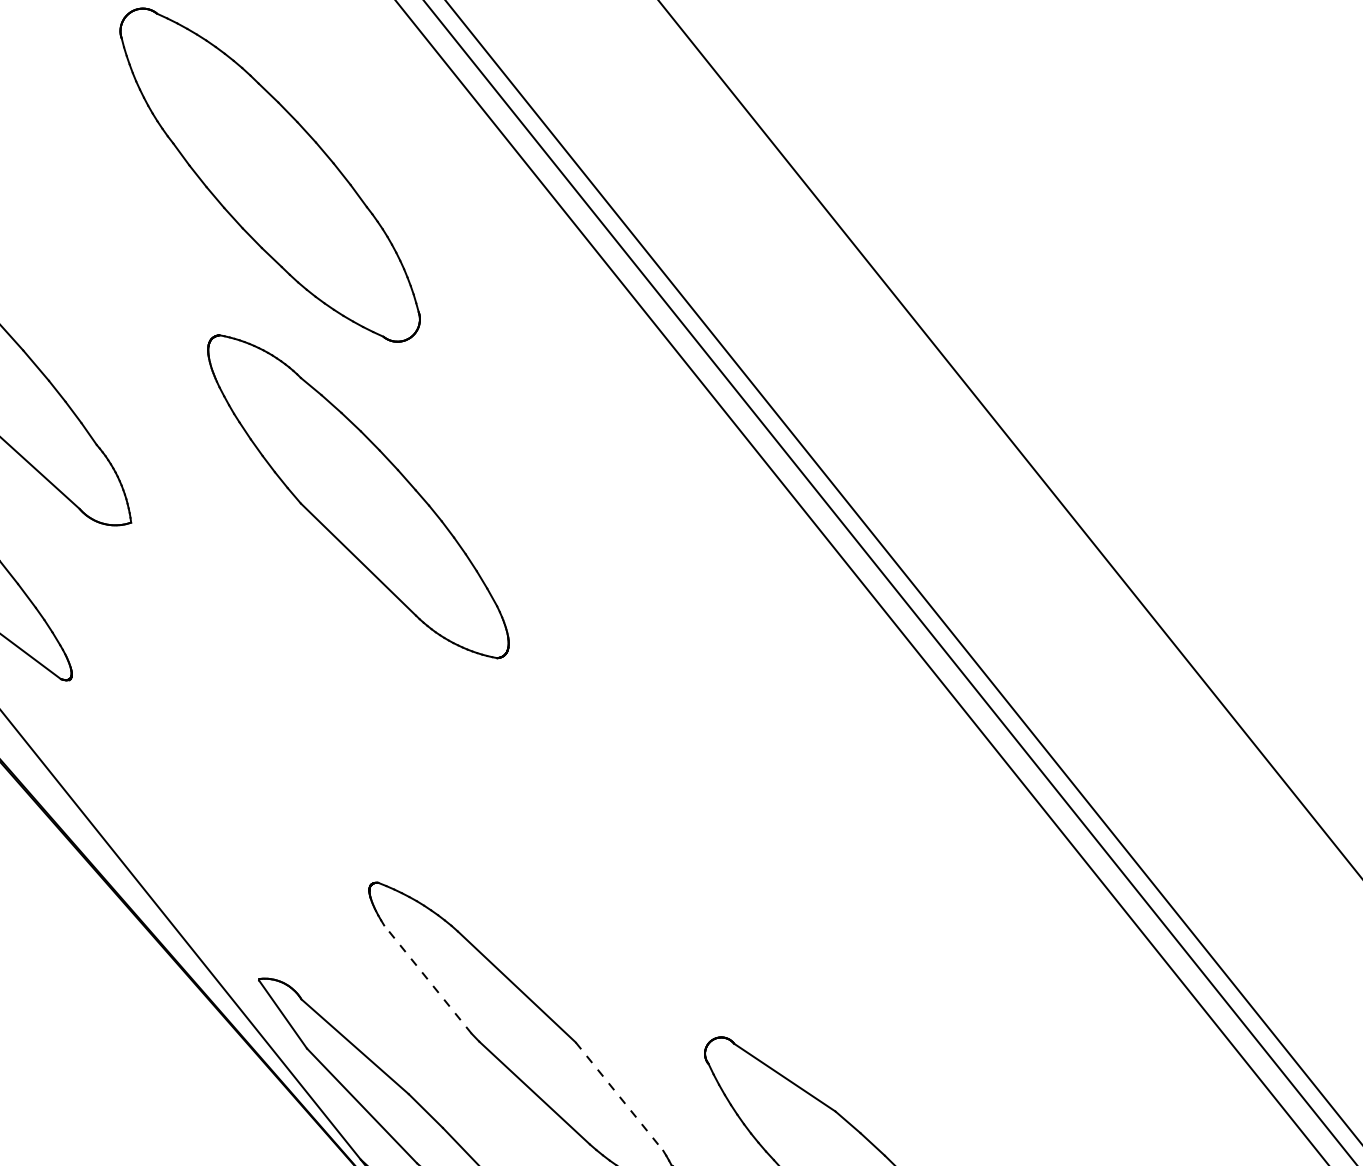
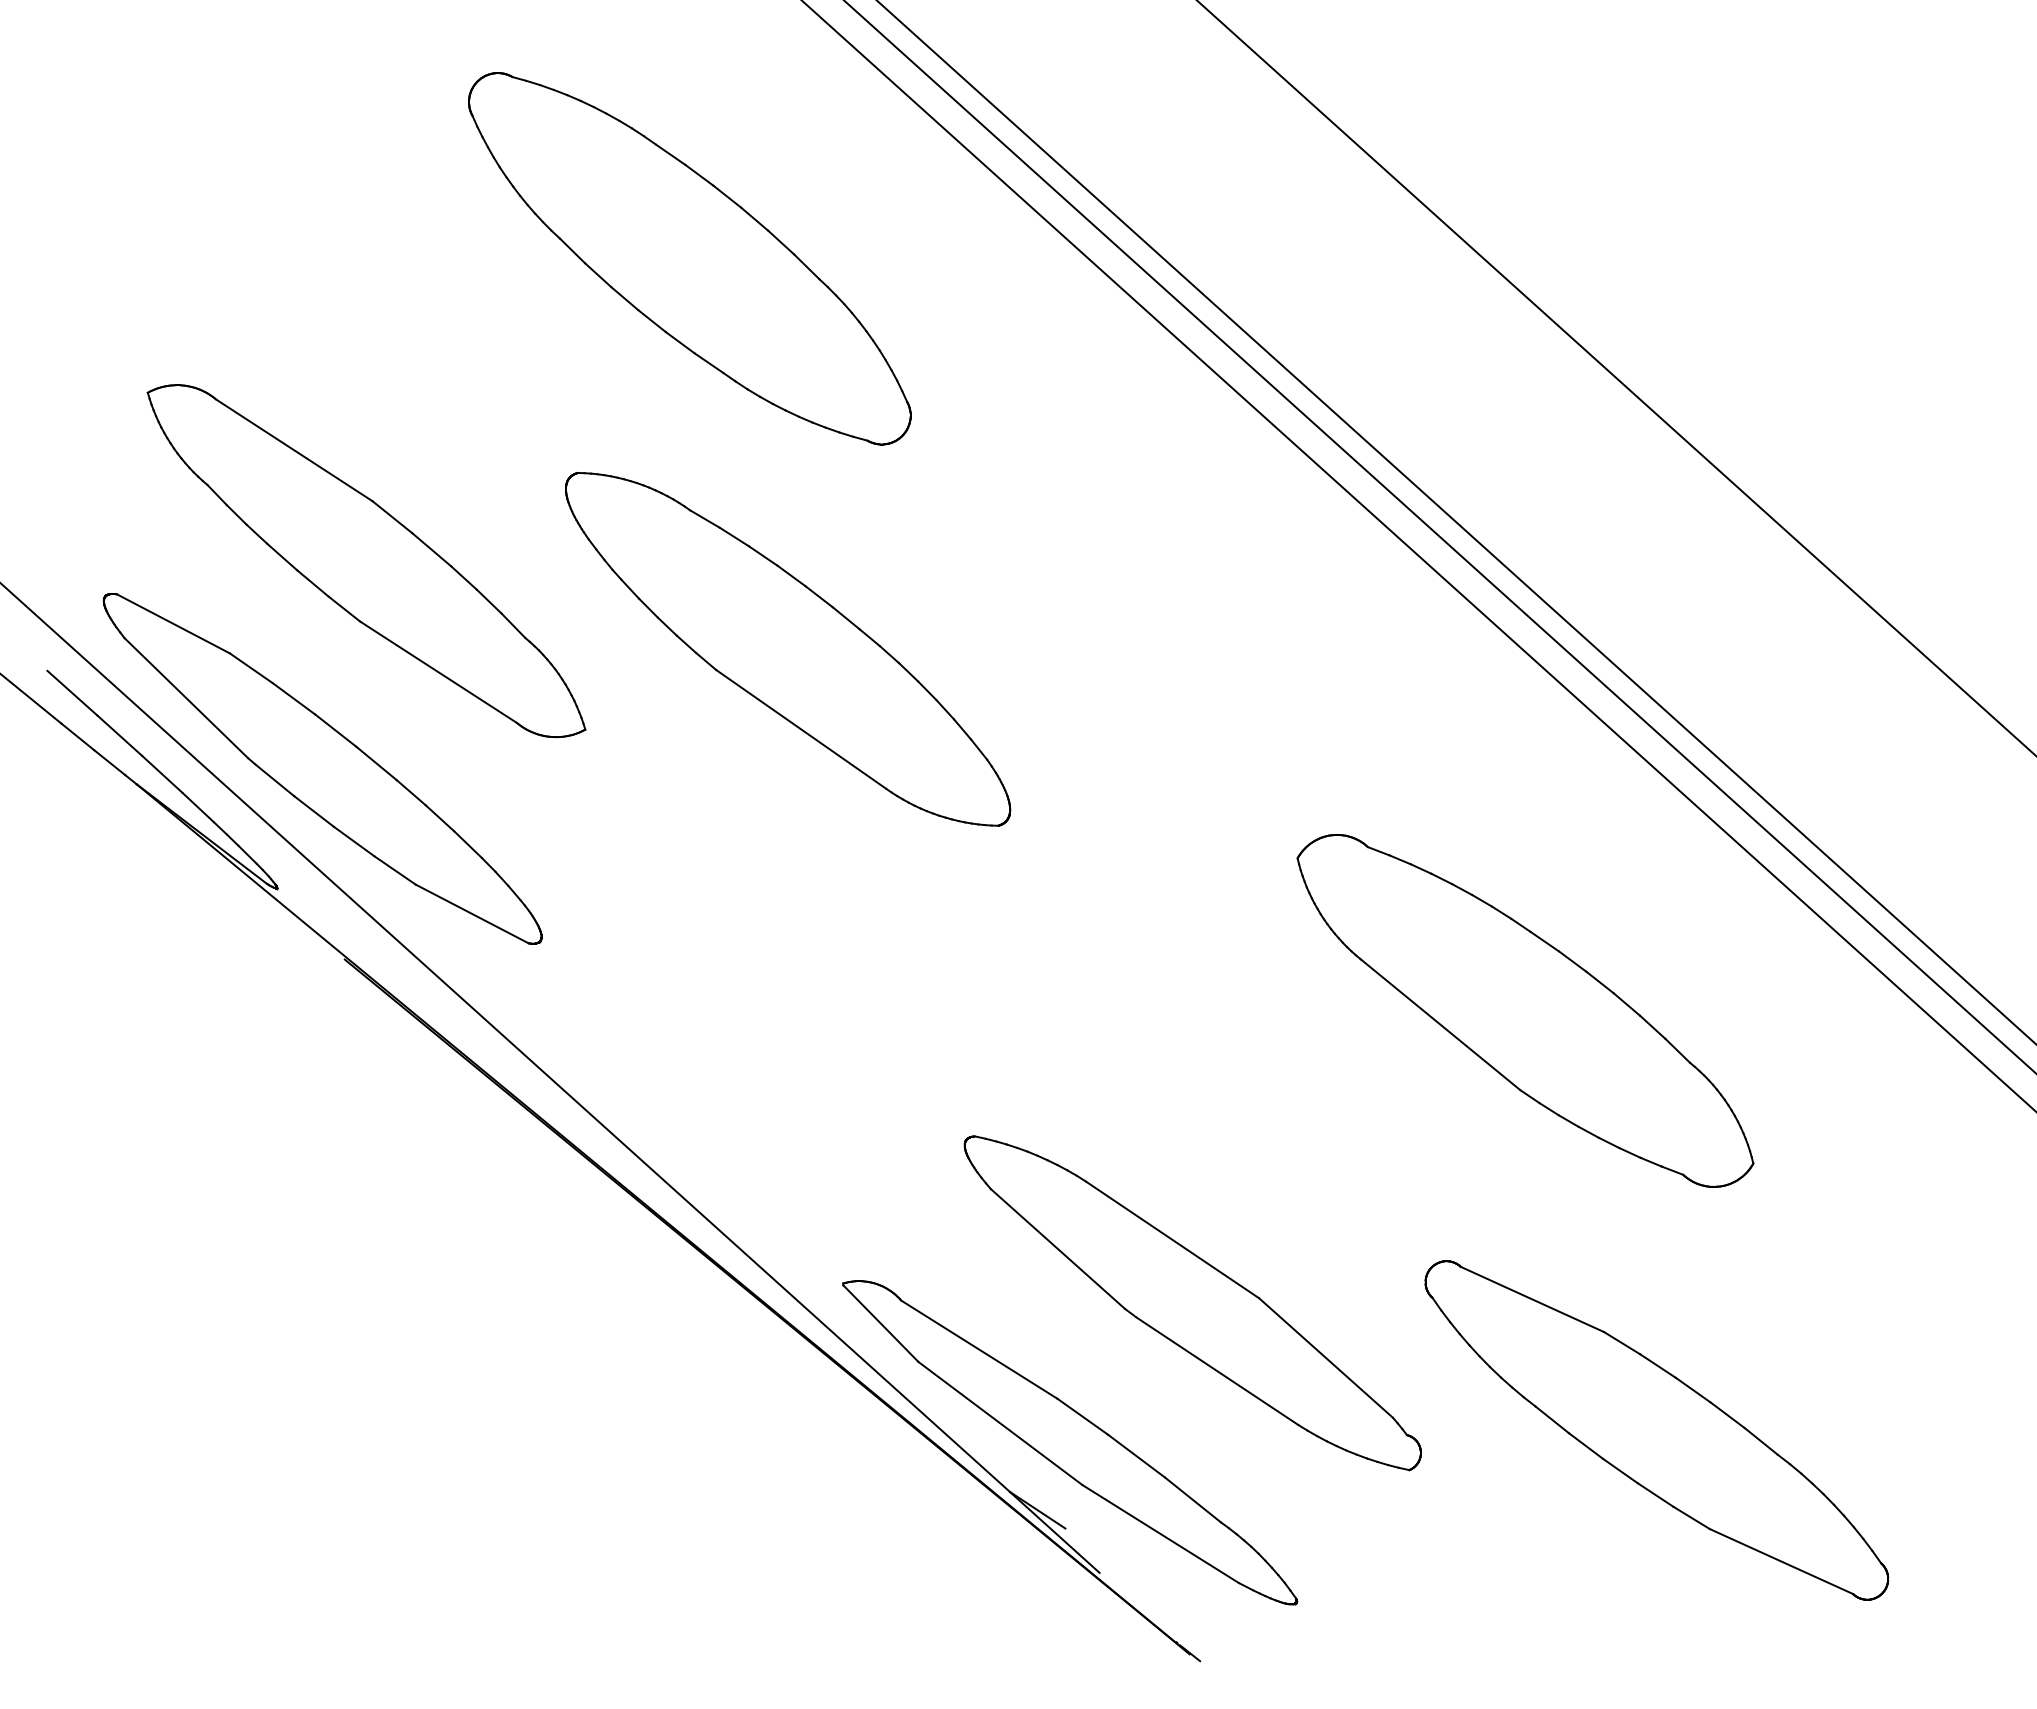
part: (358, 496) -> (788, 649), moved
part: (815, 855) -> (1525, 1010), added
line: (427, 979) -> (1057, 1249), dashed -> solid
line: (619, 1096) -> (1325, 1357), dashed -> solid

